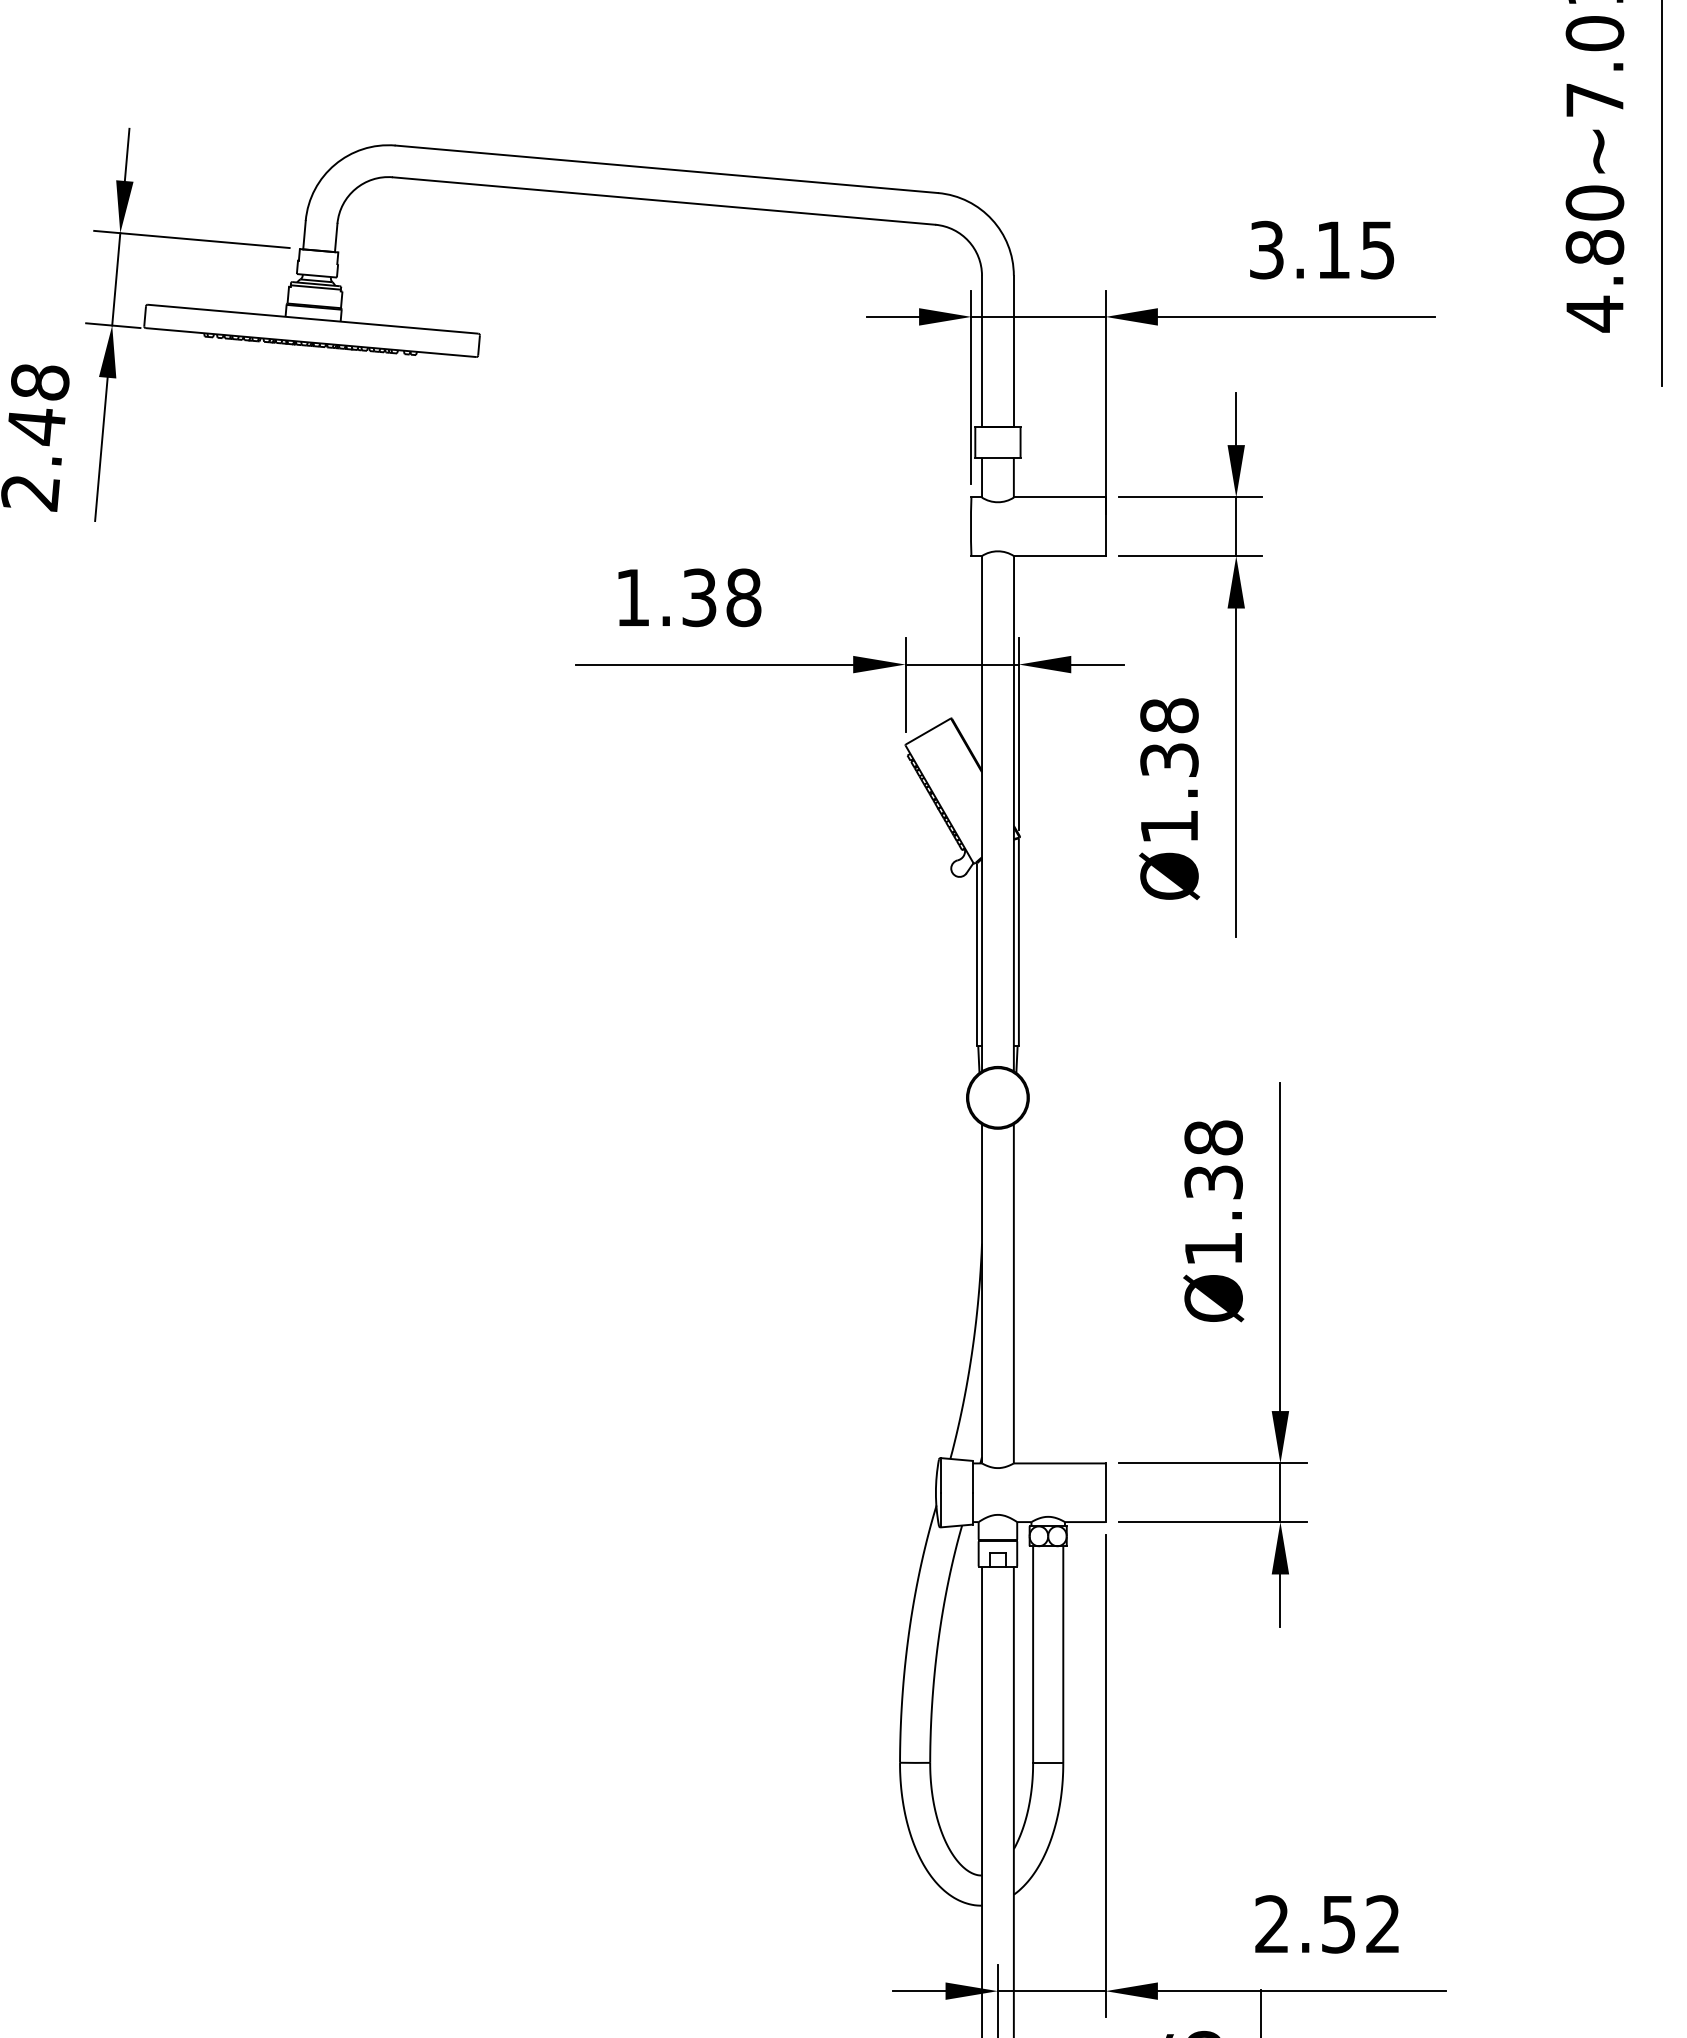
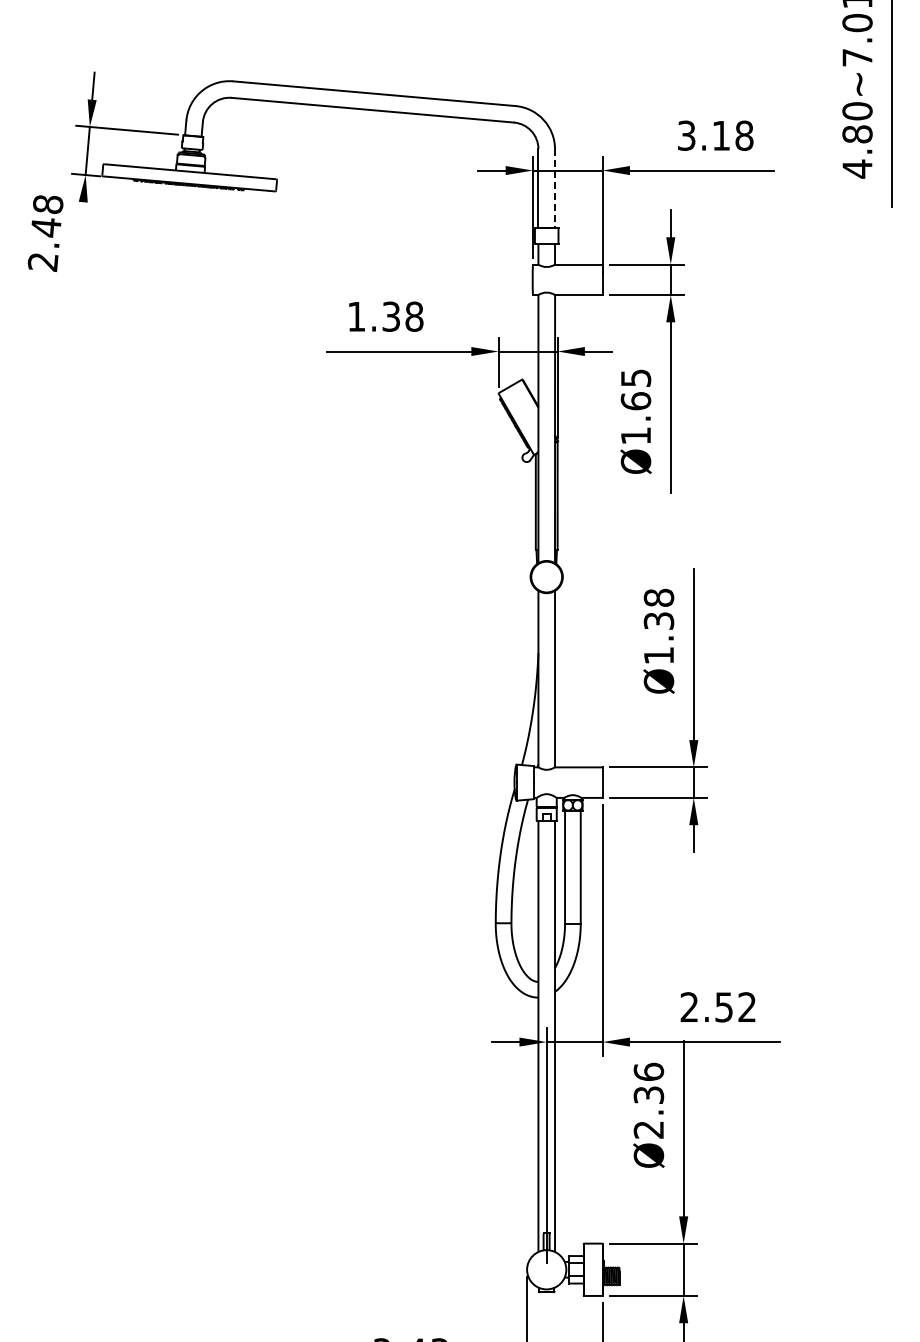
text: (1377, 249) -> (744, 135), 3.15 -> 3.18
line: (1014, 353) -> (555, 189), solid -> dashed
line: (100, 449) -> (79, 239), removed
text: (1168, 737) -> (635, 389), Ø1.38 -> Ø1.65

